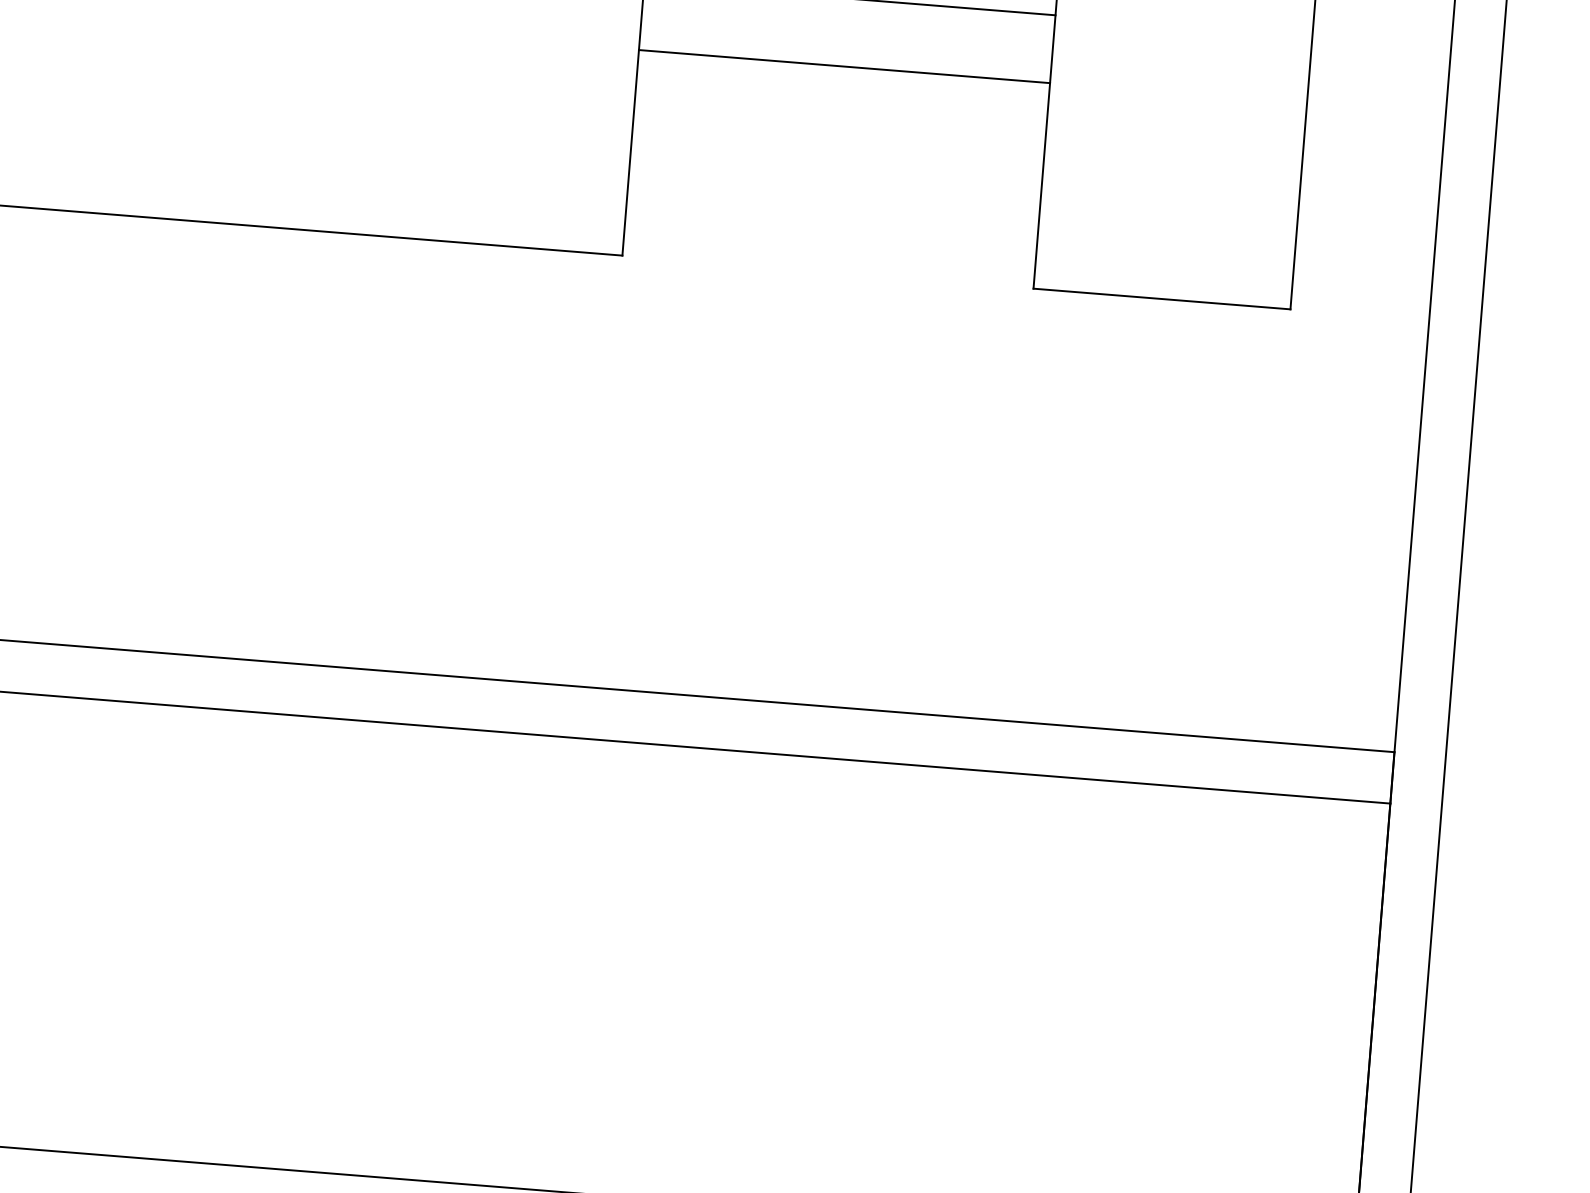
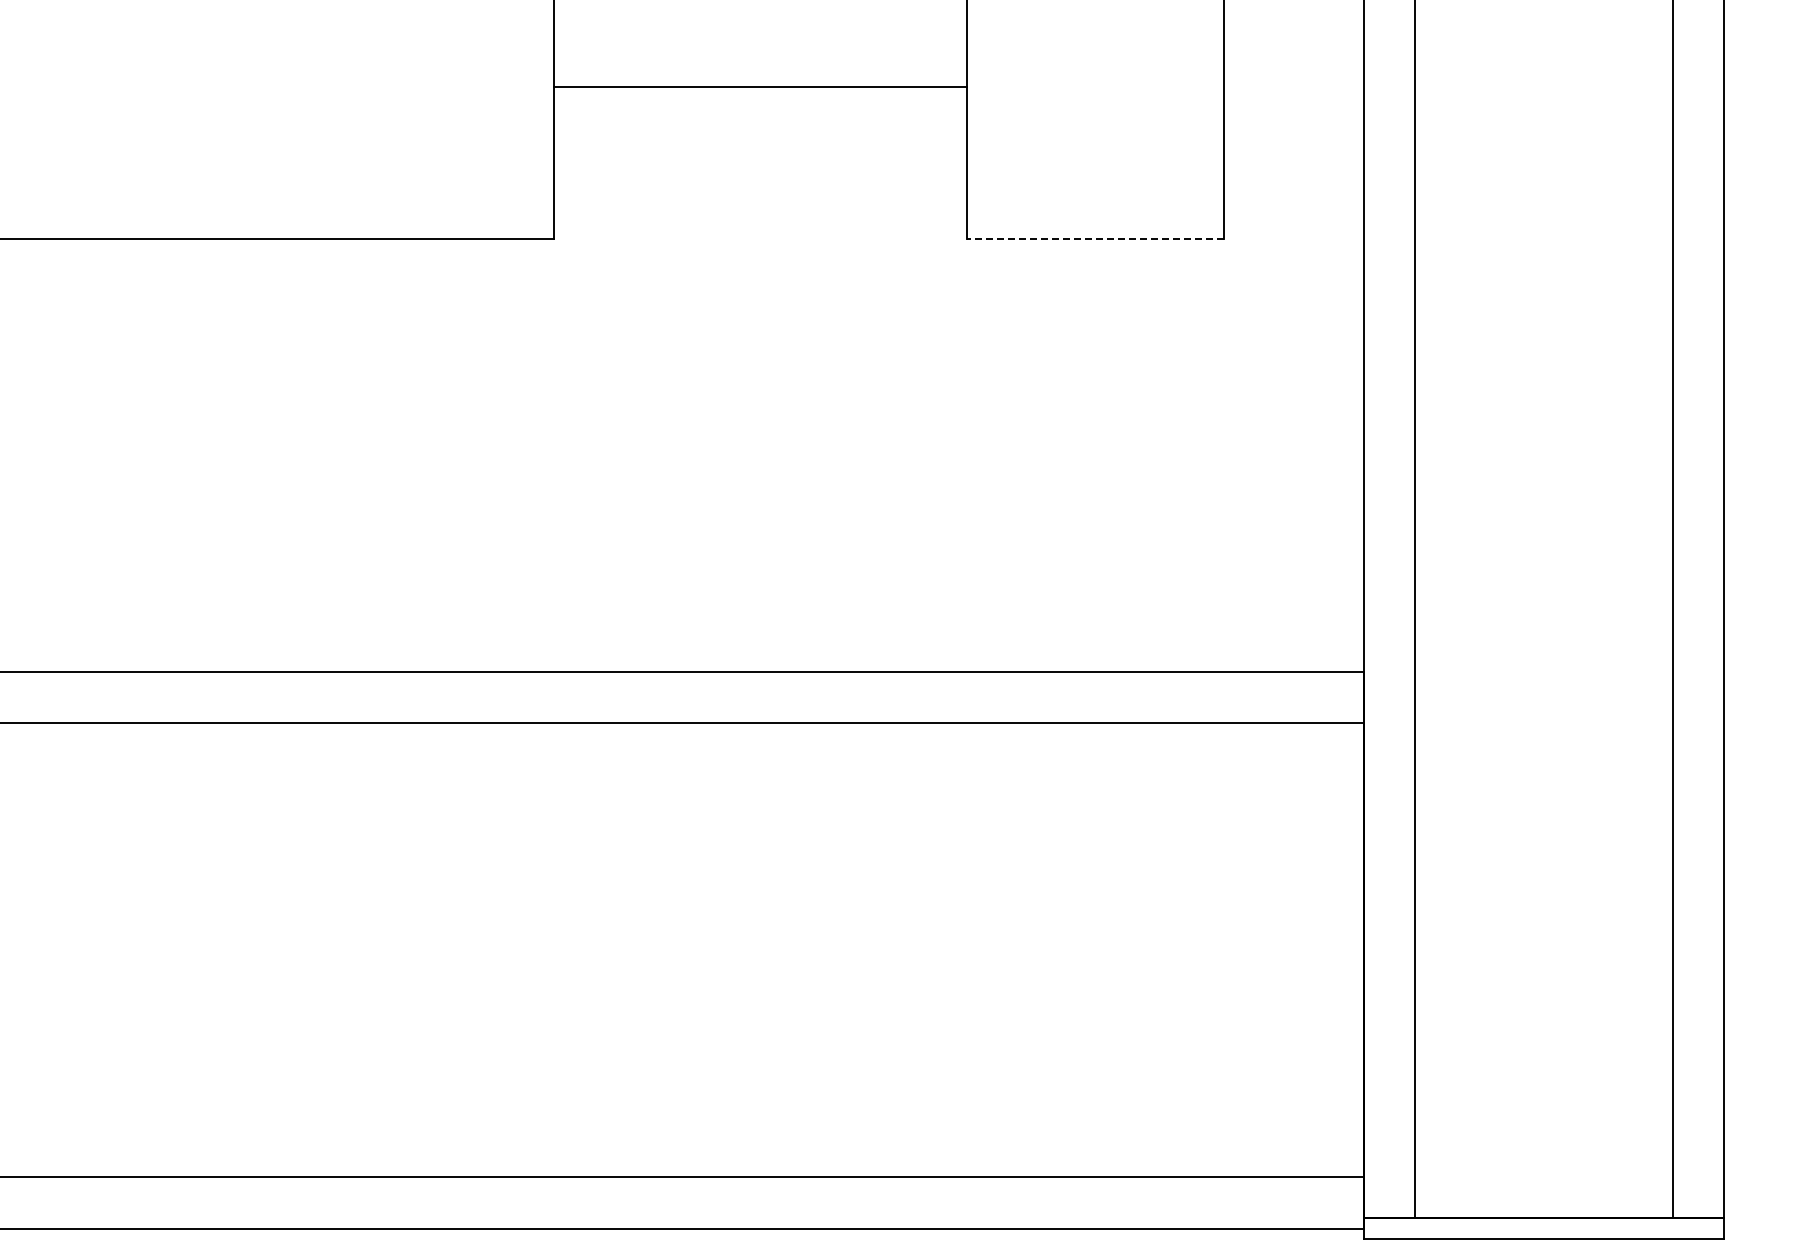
line: (844, 66) -> (760, 86), moved
line: (1162, 298) -> (1095, 238), solid -> dashed

